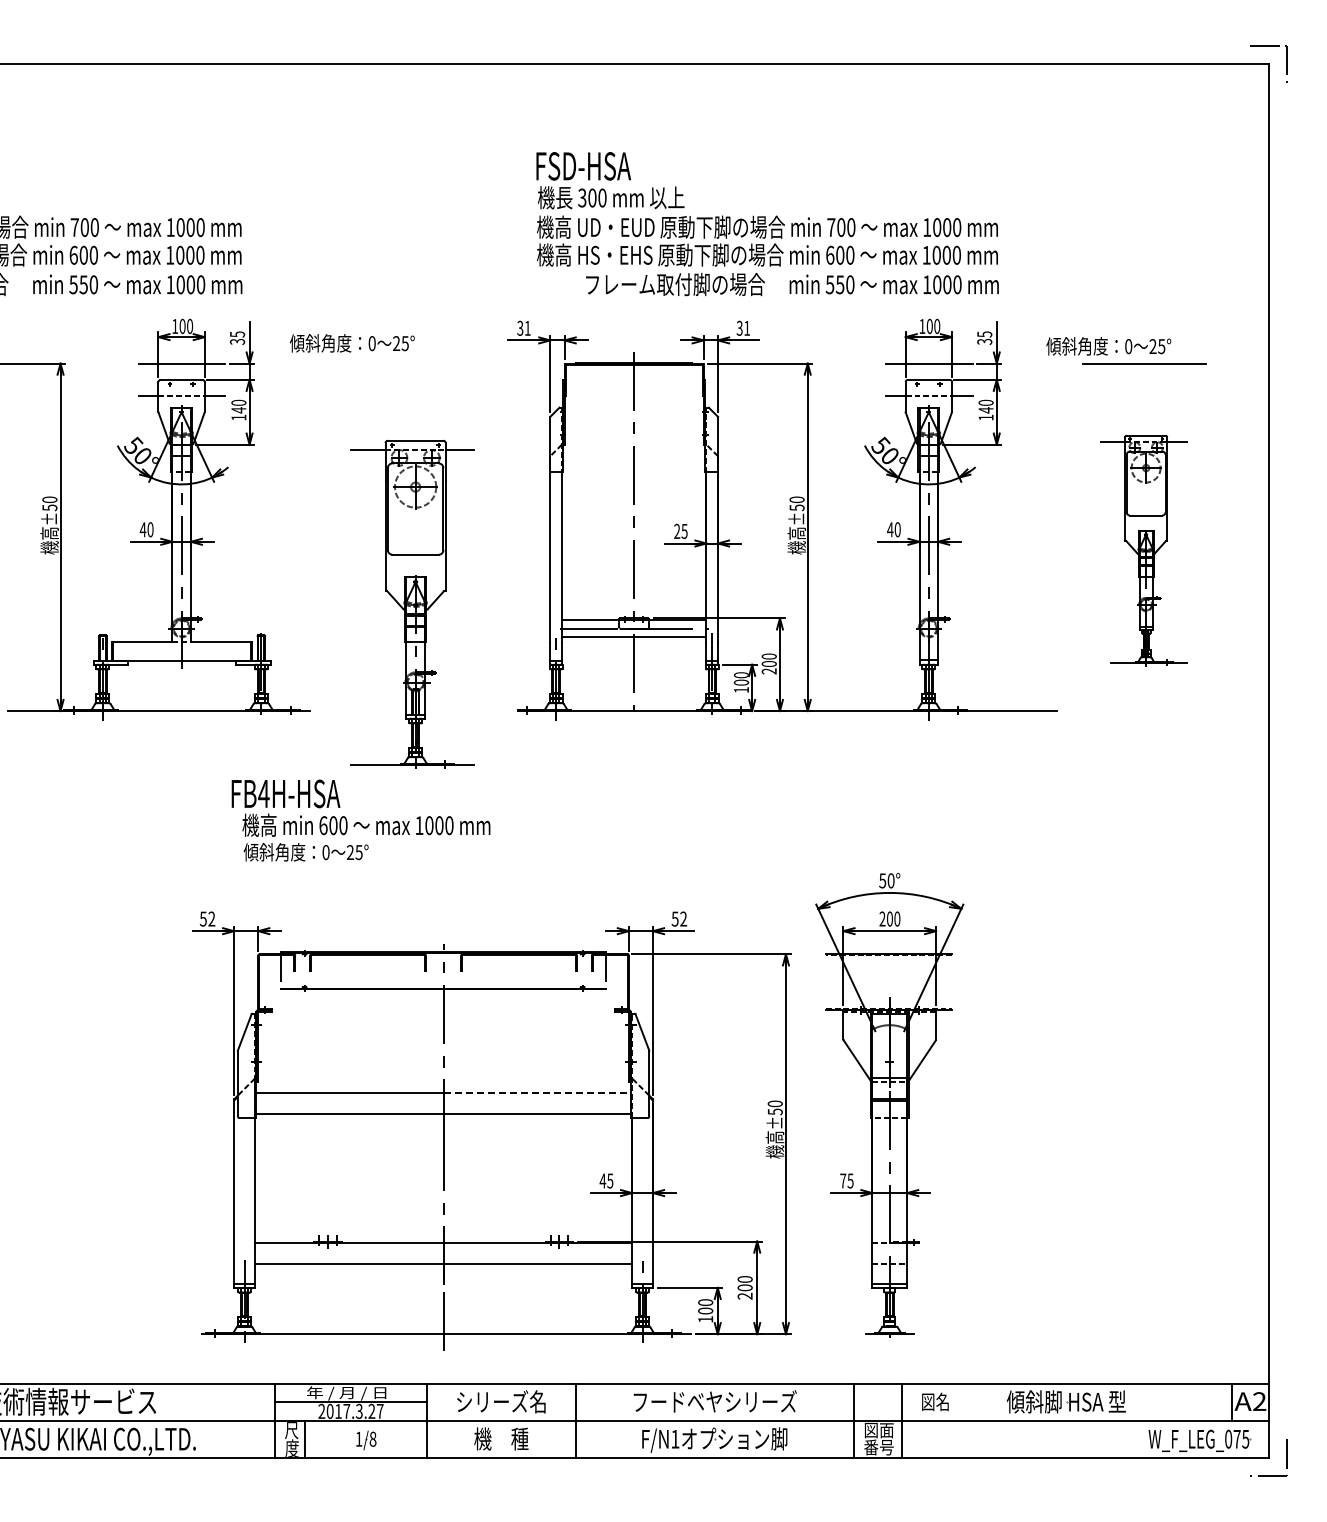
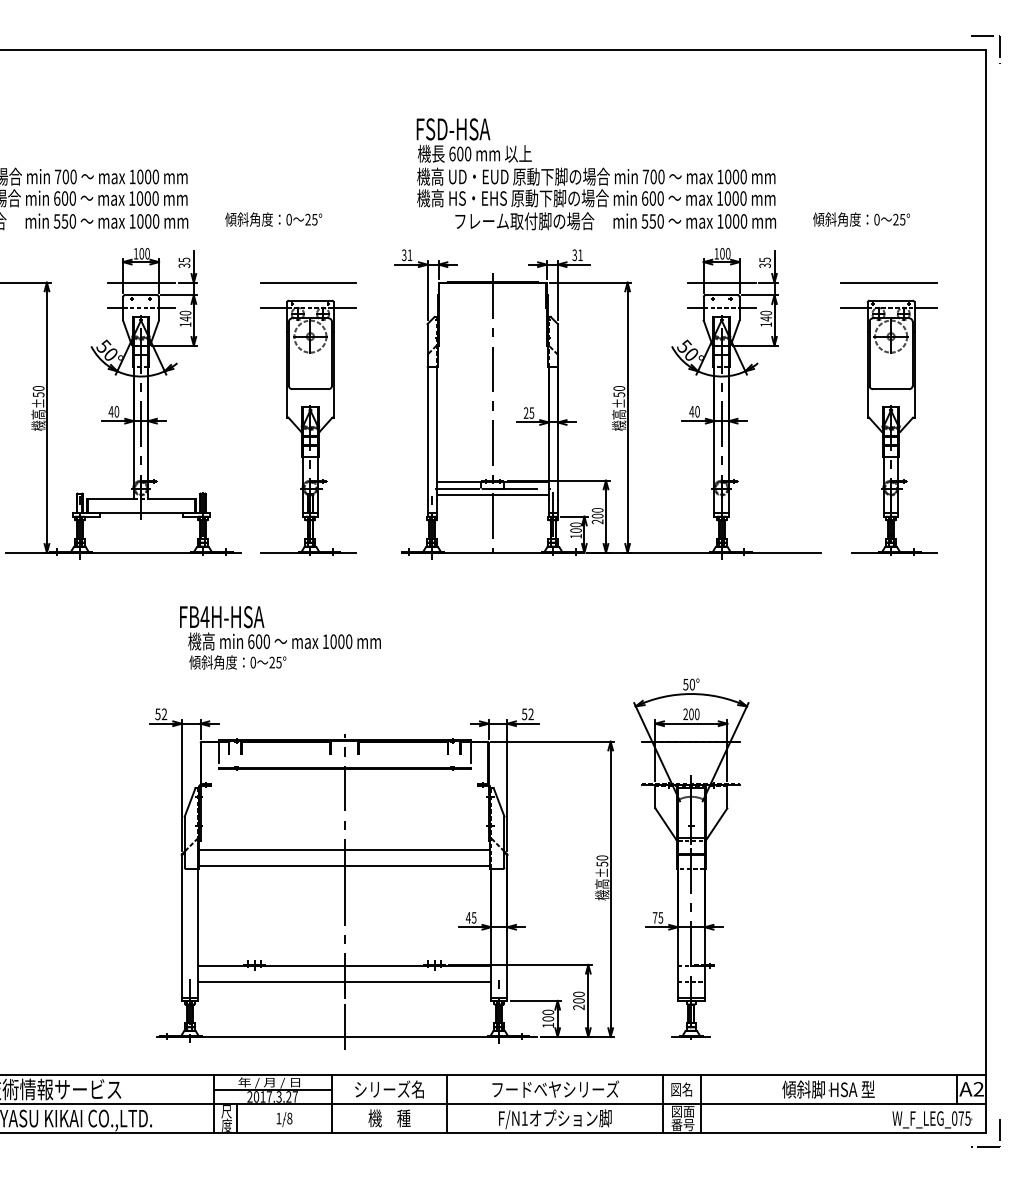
text: (582, 197) -> (452, 153), 300 -> 600
text: (352, 343) -> (273, 219), moved
text: (1108, 346) -> (861, 219), moved
line: (396, 363) -> (308, 282), added
part: (1144, 549) -> (889, 427), size x1.43
part: (412, 604) -> (308, 427), moved
line: (537, 1093) -> (417, 849), dashed -> solid
text: (935, 1401) -> (681, 1089), moved

